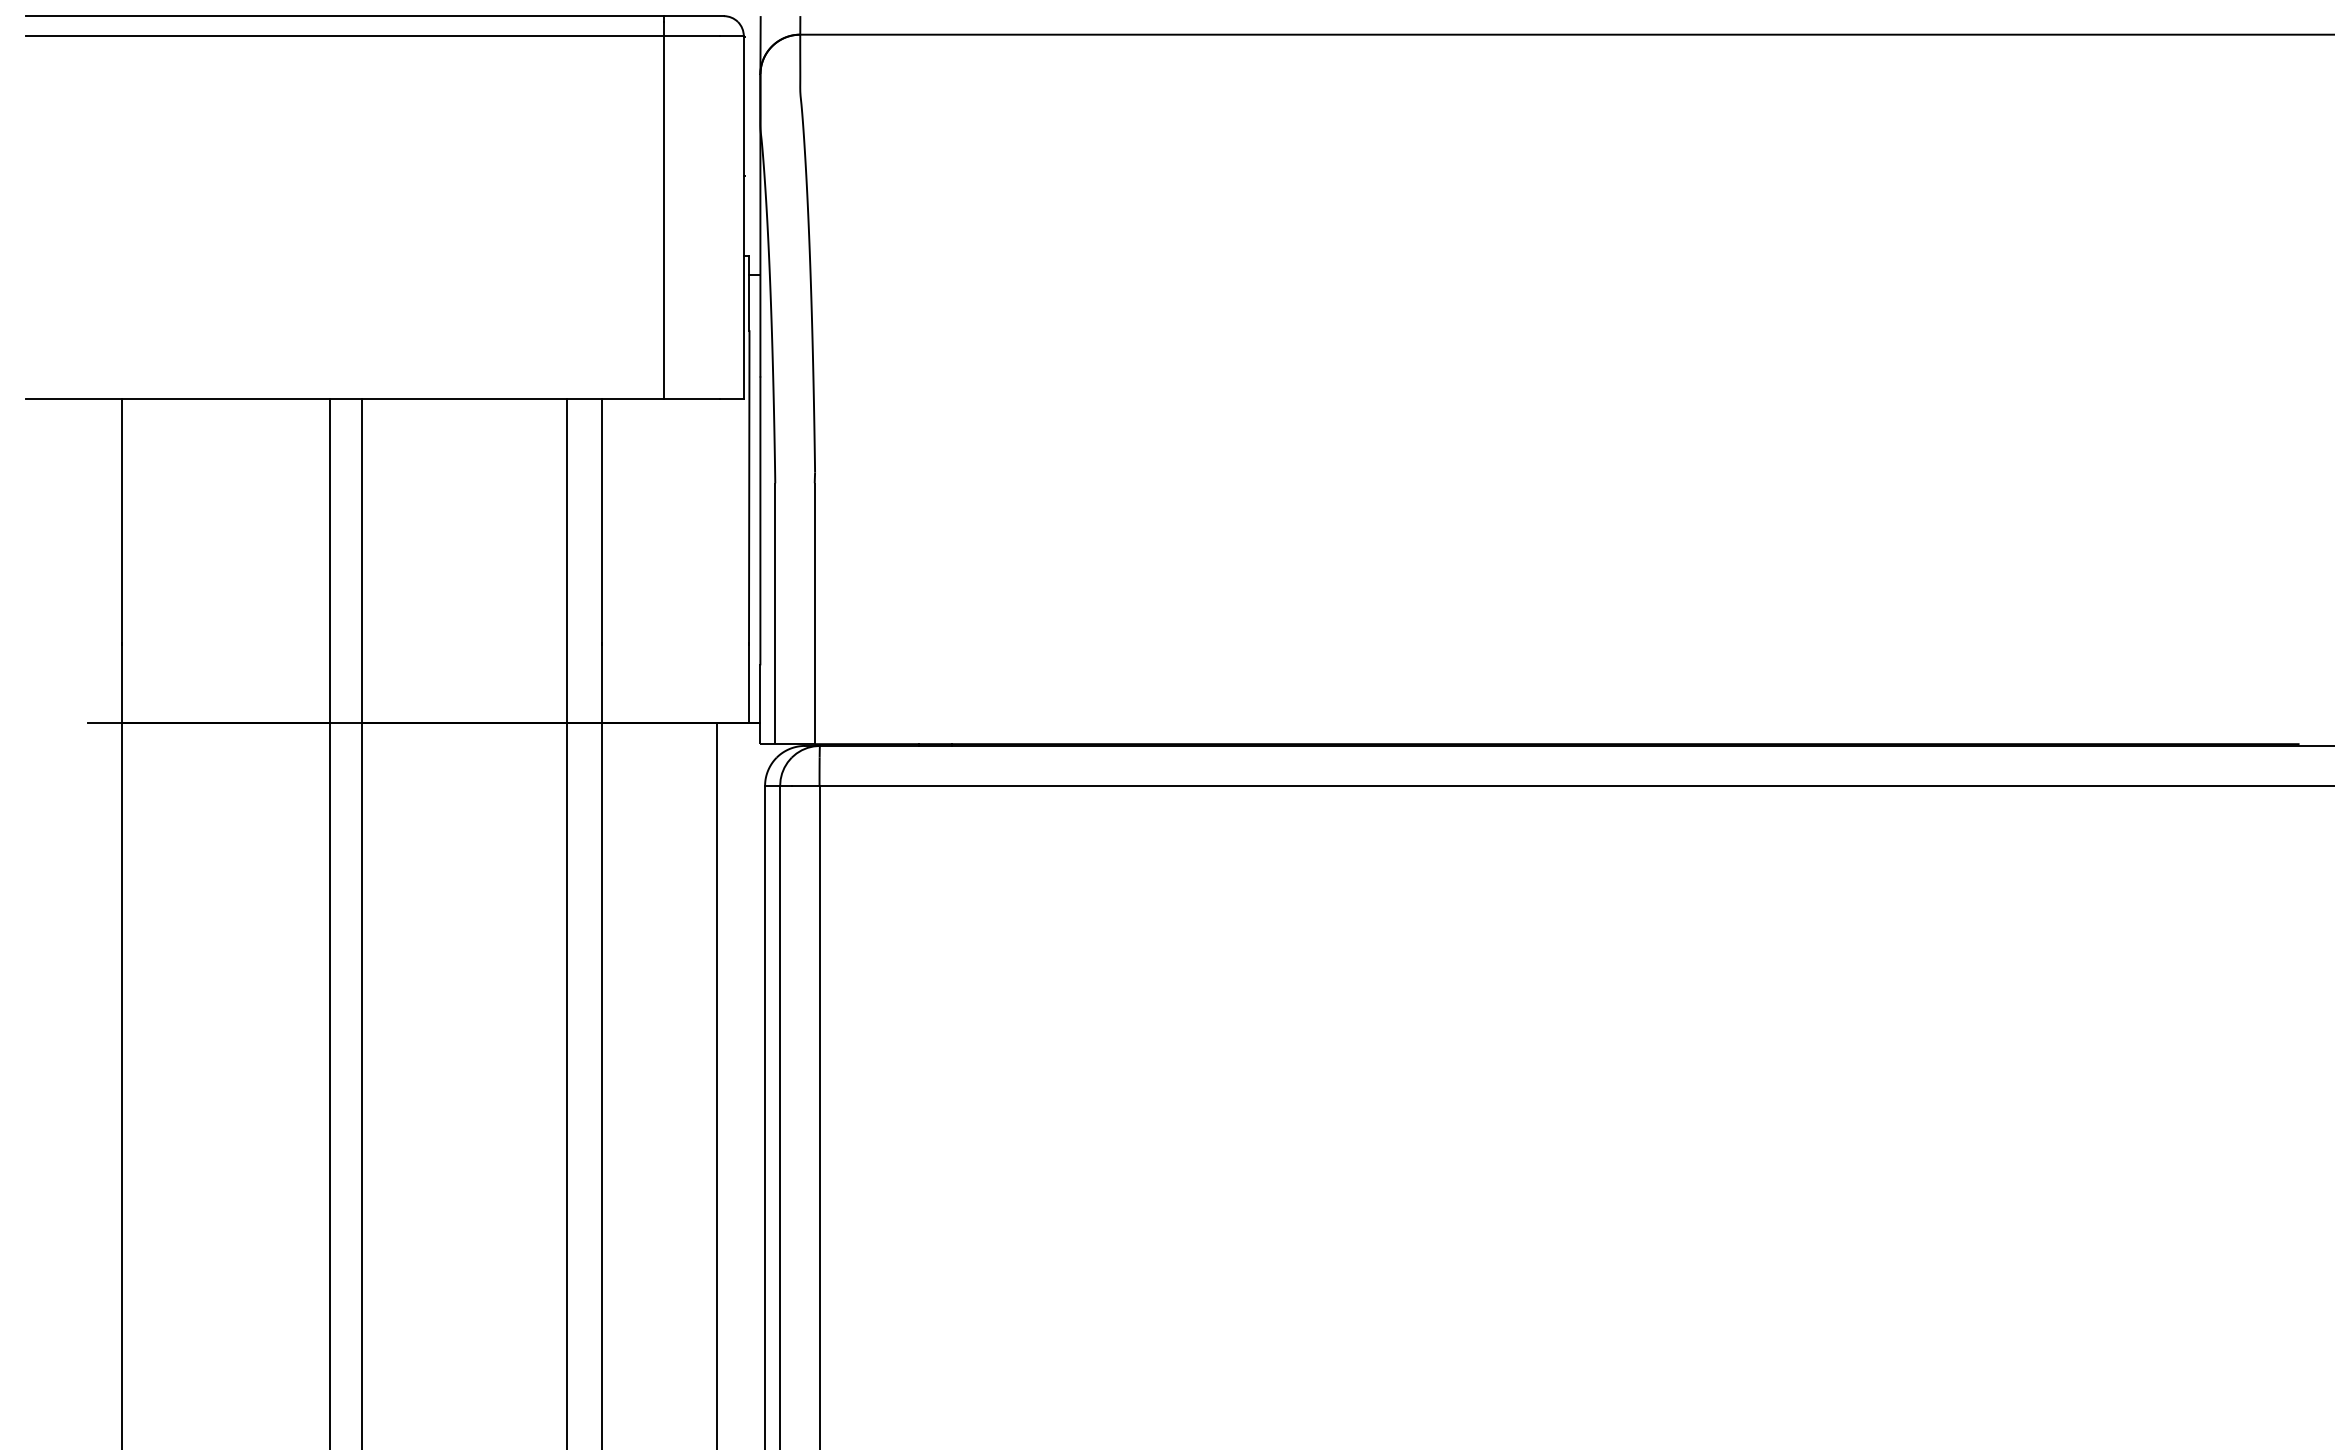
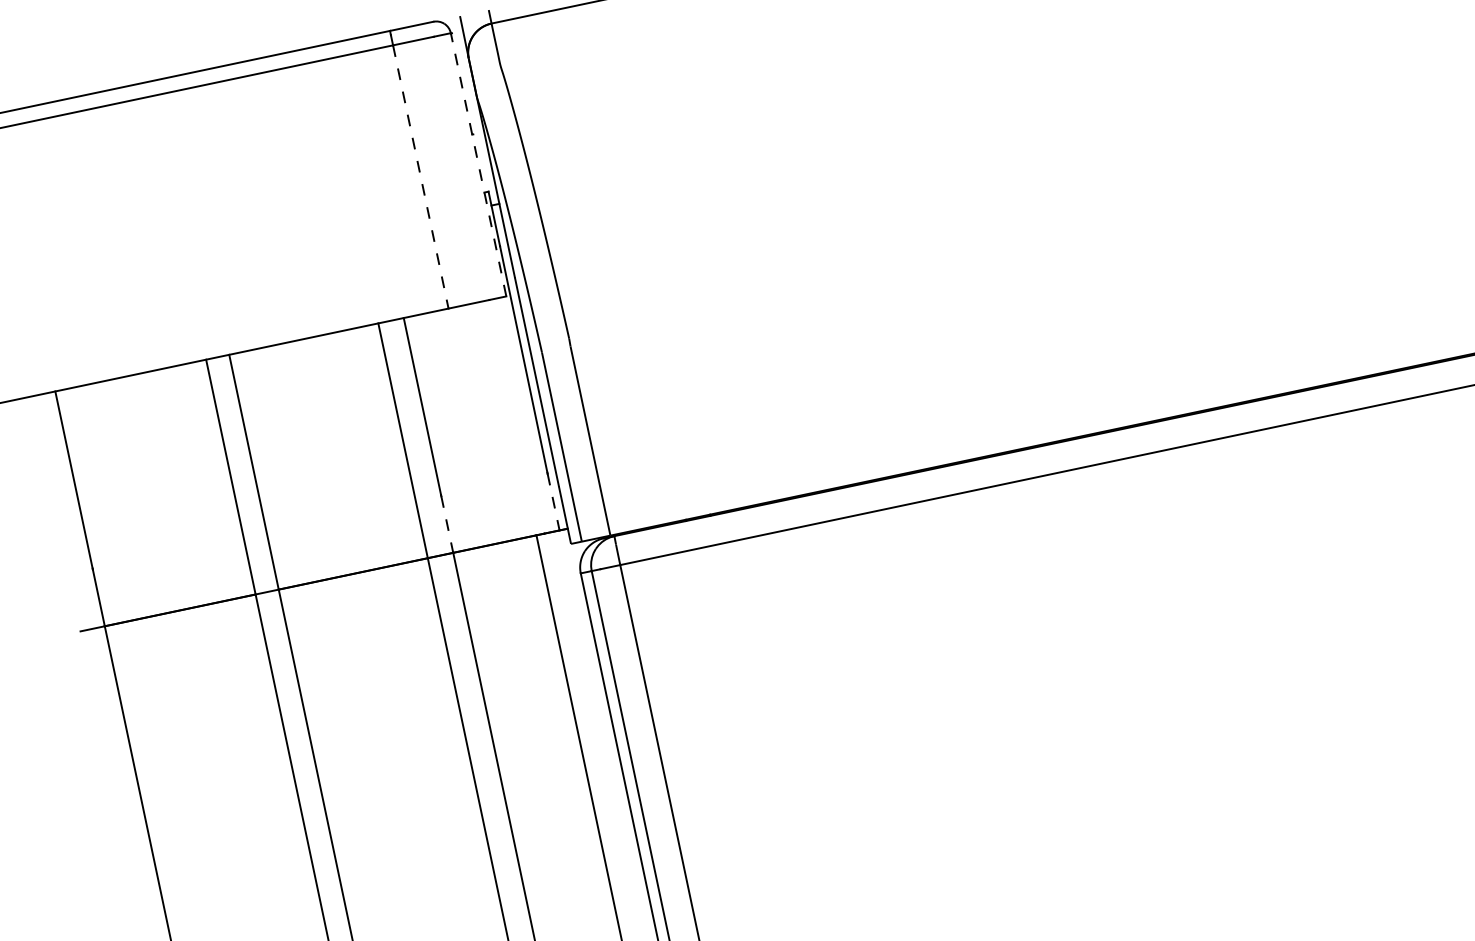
line: (664, 217) -> (421, 176), solid -> dashed
line: (743, 217) -> (478, 164), solid -> dashed
line: (602, 684) -> (447, 524), solid -> dashed
line: (749, 684) -> (554, 502), solid -> dashed

